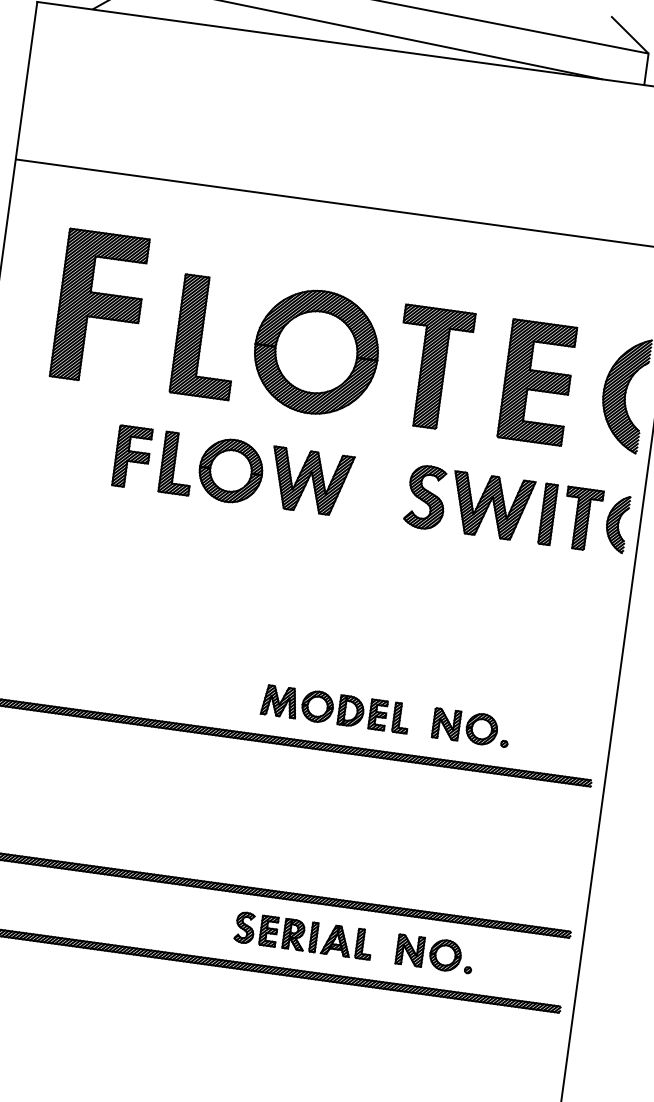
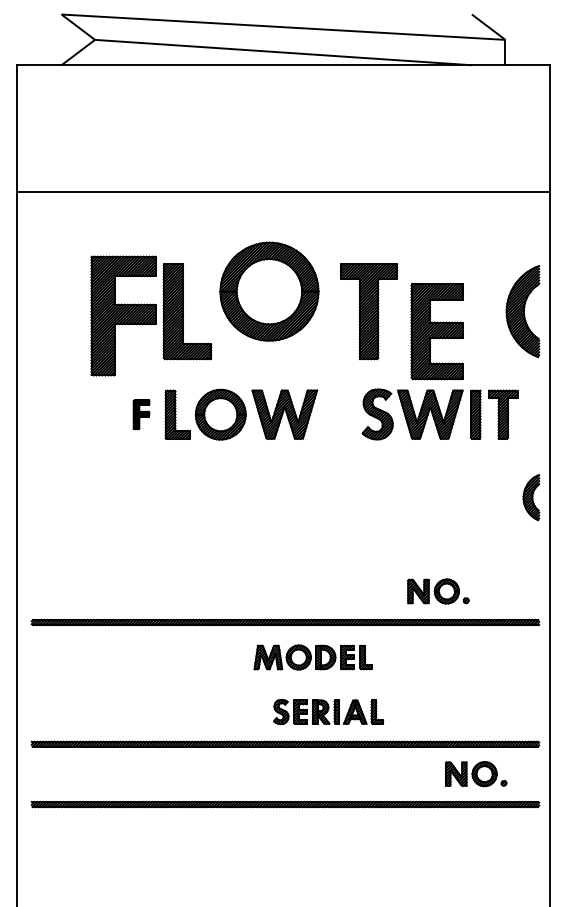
part: (99, 307) -> (123, 315), moved
part: (316, 352) -> (269, 291), moved
part: (536, 382) -> (436, 331), moved
part: (132, 457) -> (141, 414), size x0.6
part: (617, 523) -> (531, 497), moved
part: (334, 709) -> (312, 657), moved
part: (303, 935) -> (328, 711), moved
part: (434, 954) -> (475, 774), moved

